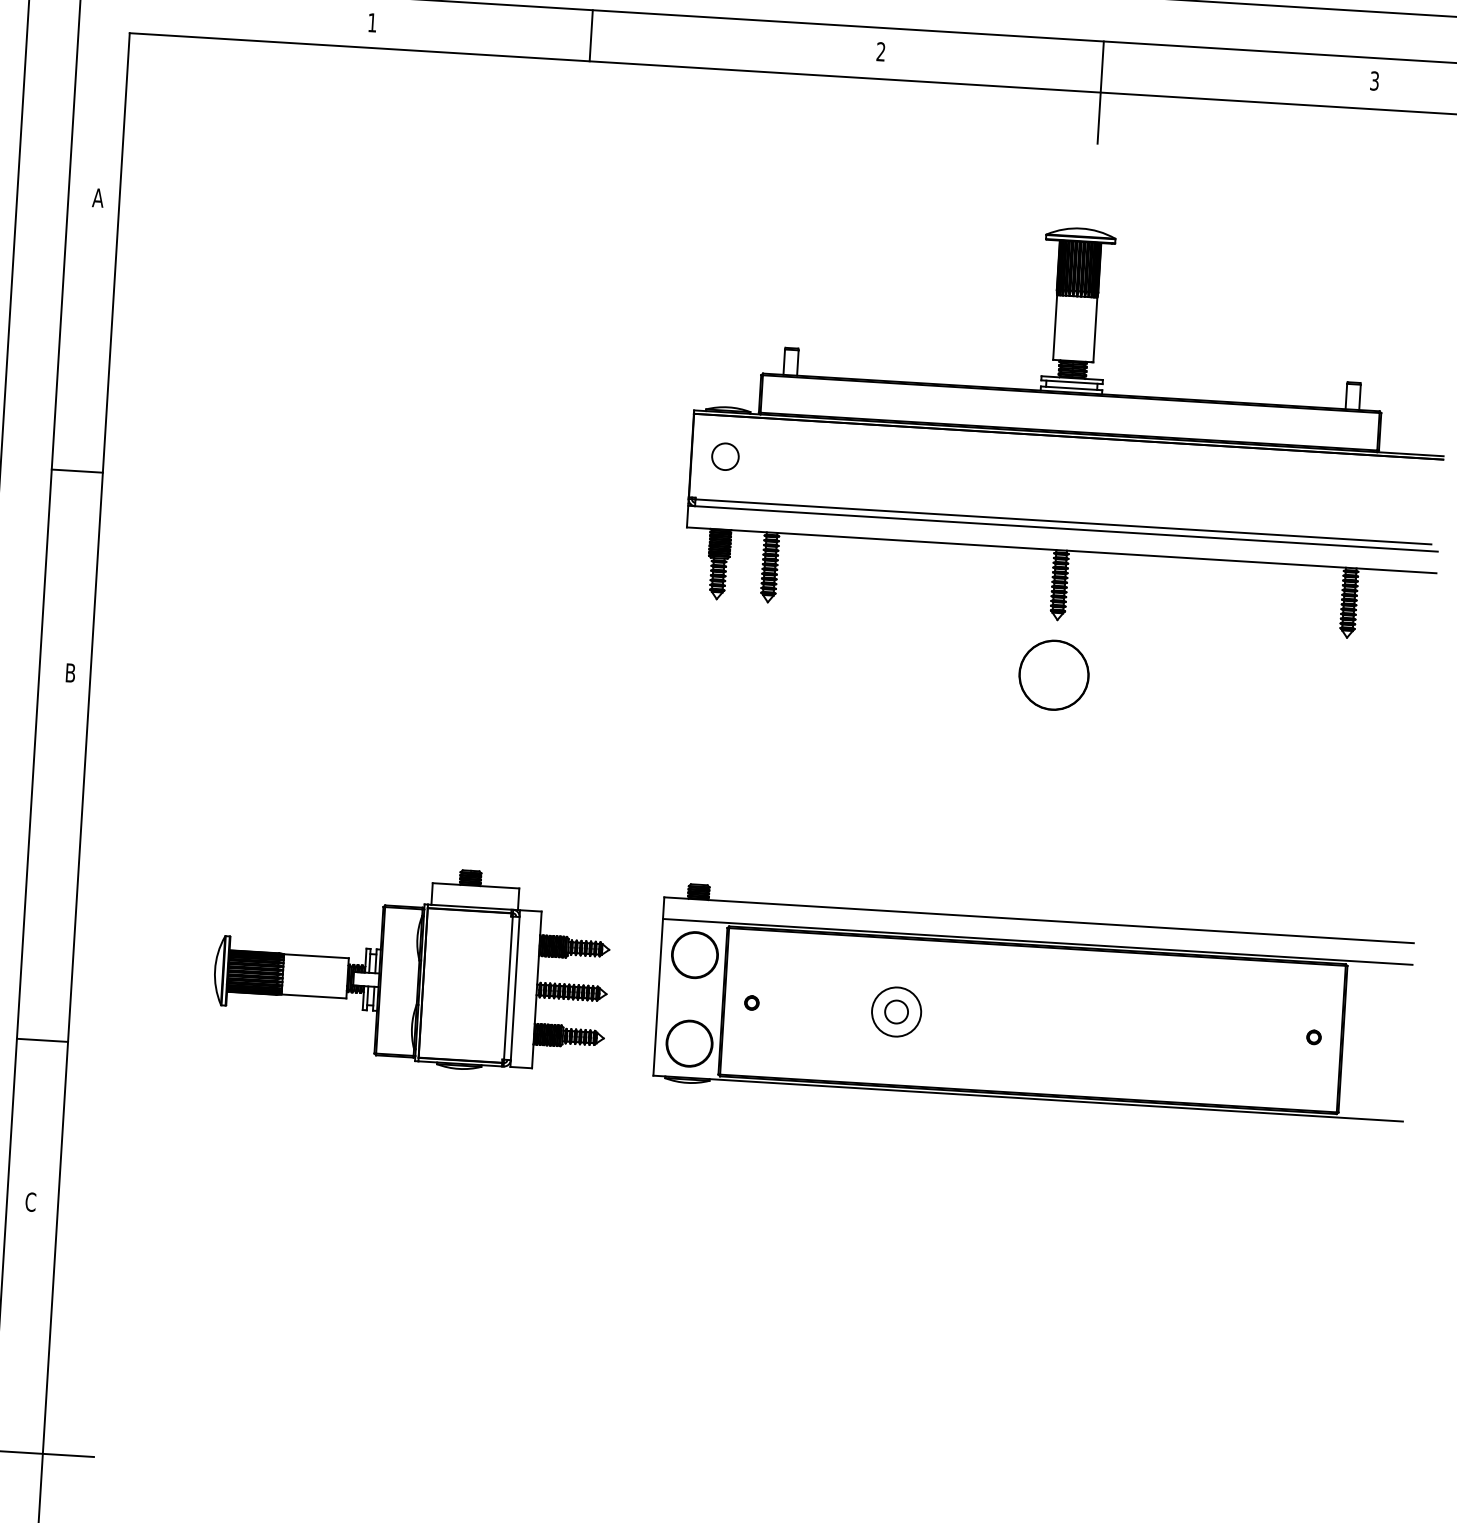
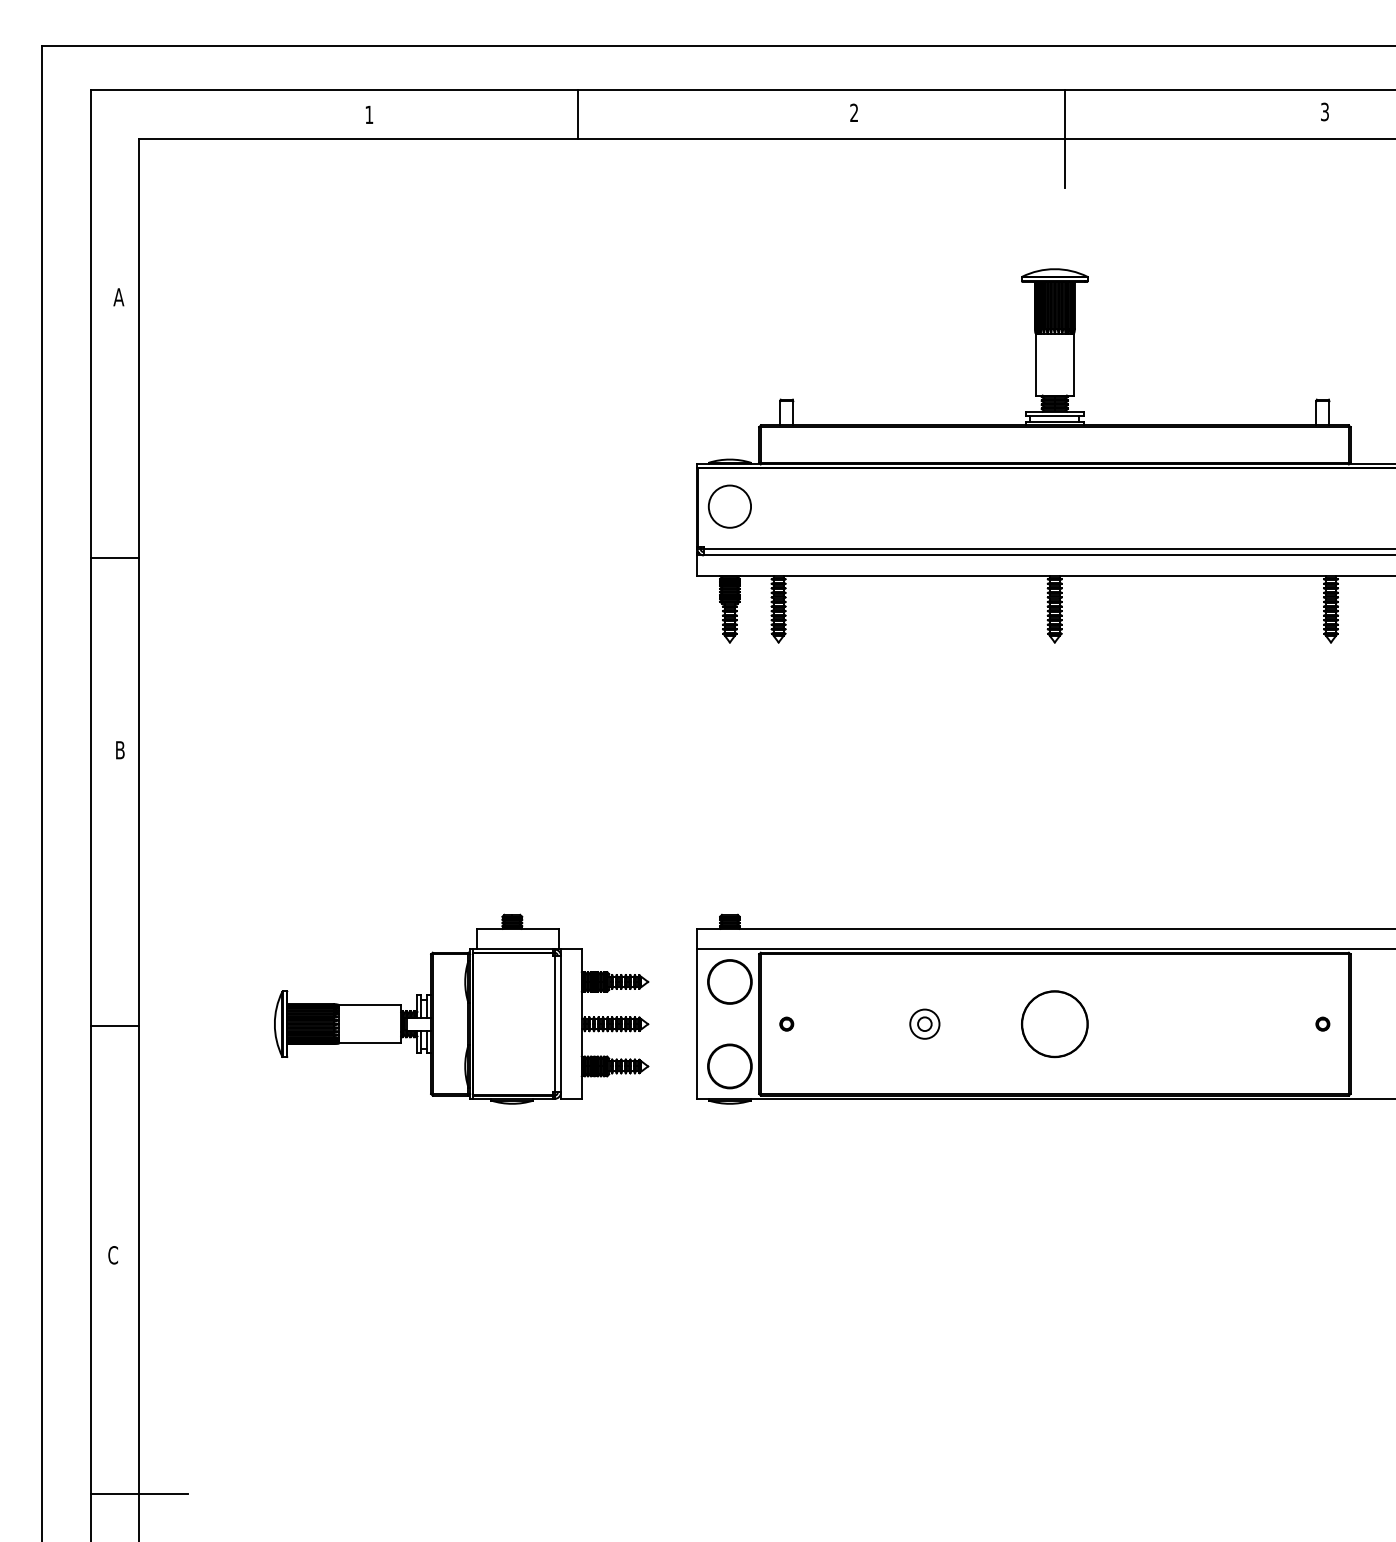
circle: (725, 456) -> (729, 506), size x1.67
part: (1053, 675) -> (1054, 1024), moved
part: (896, 1011) -> (924, 1023), size x0.62
line: (42, 1039) -> (114, 1025), moved

